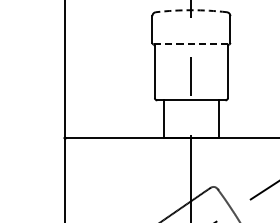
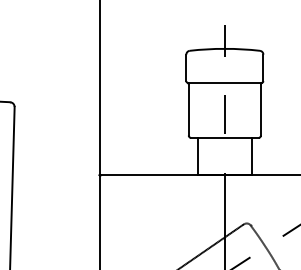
arc: (191, 9) -> (224, 48), dashed -> solid
line: (191, 44) -> (224, 82), dashed -> solid

